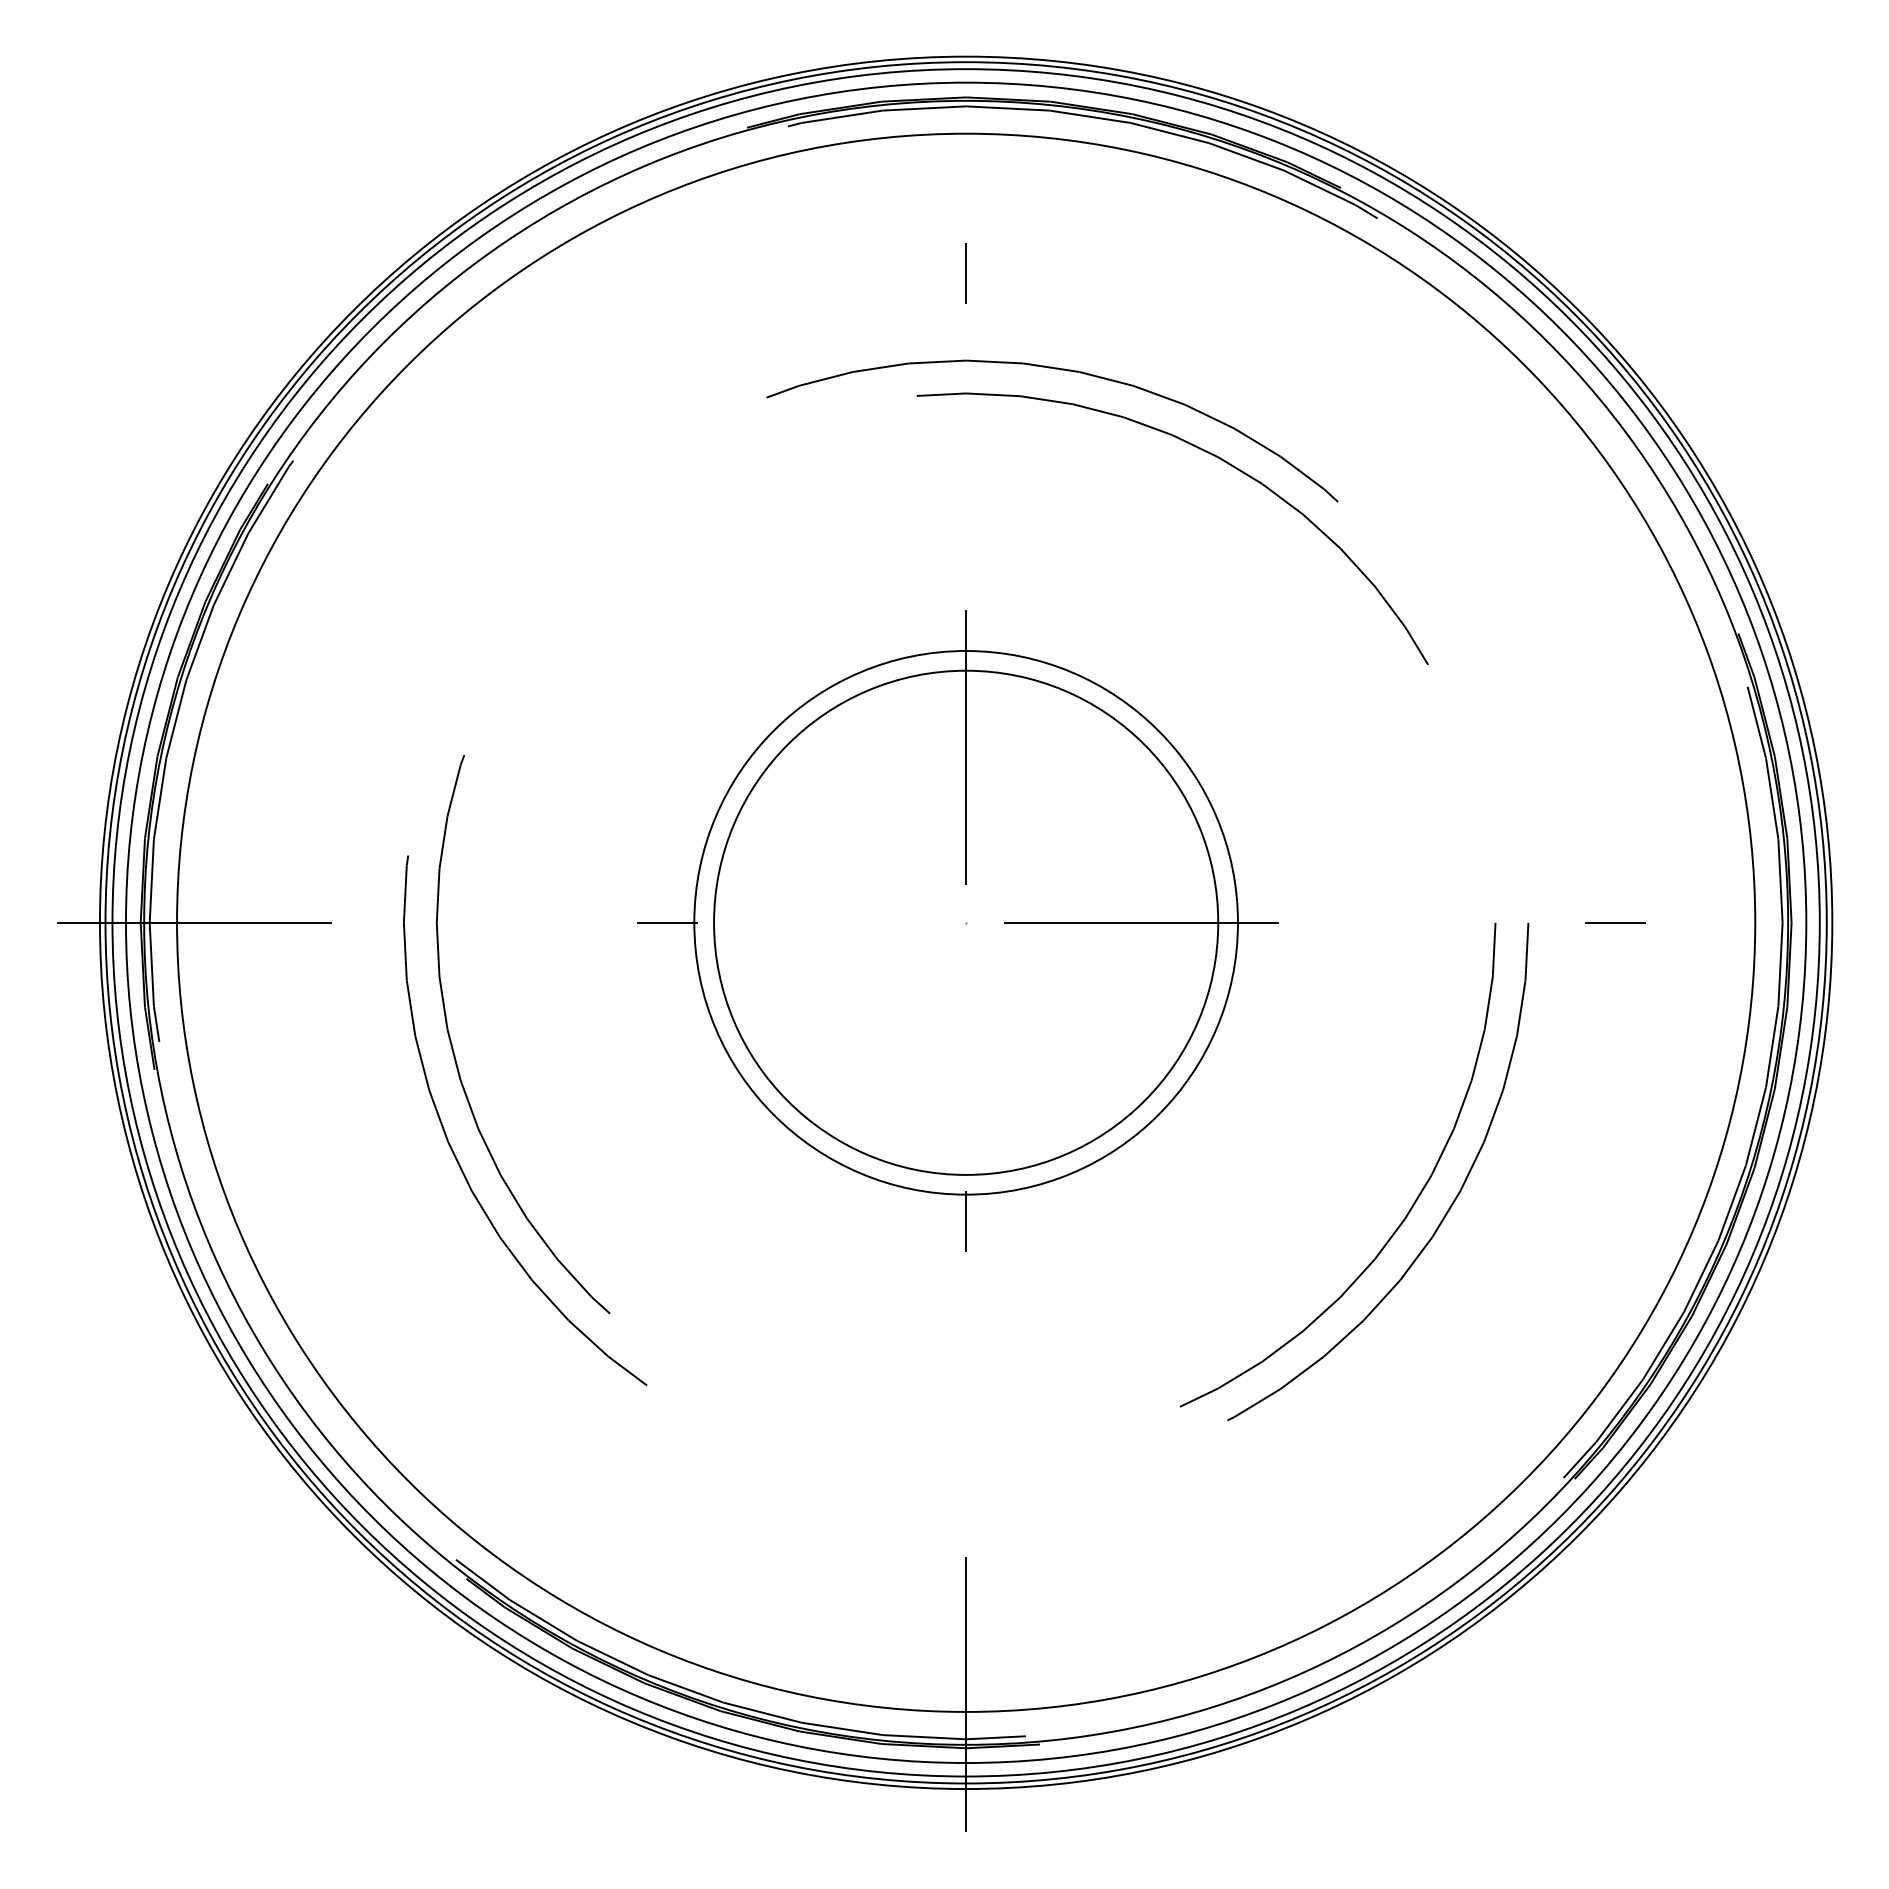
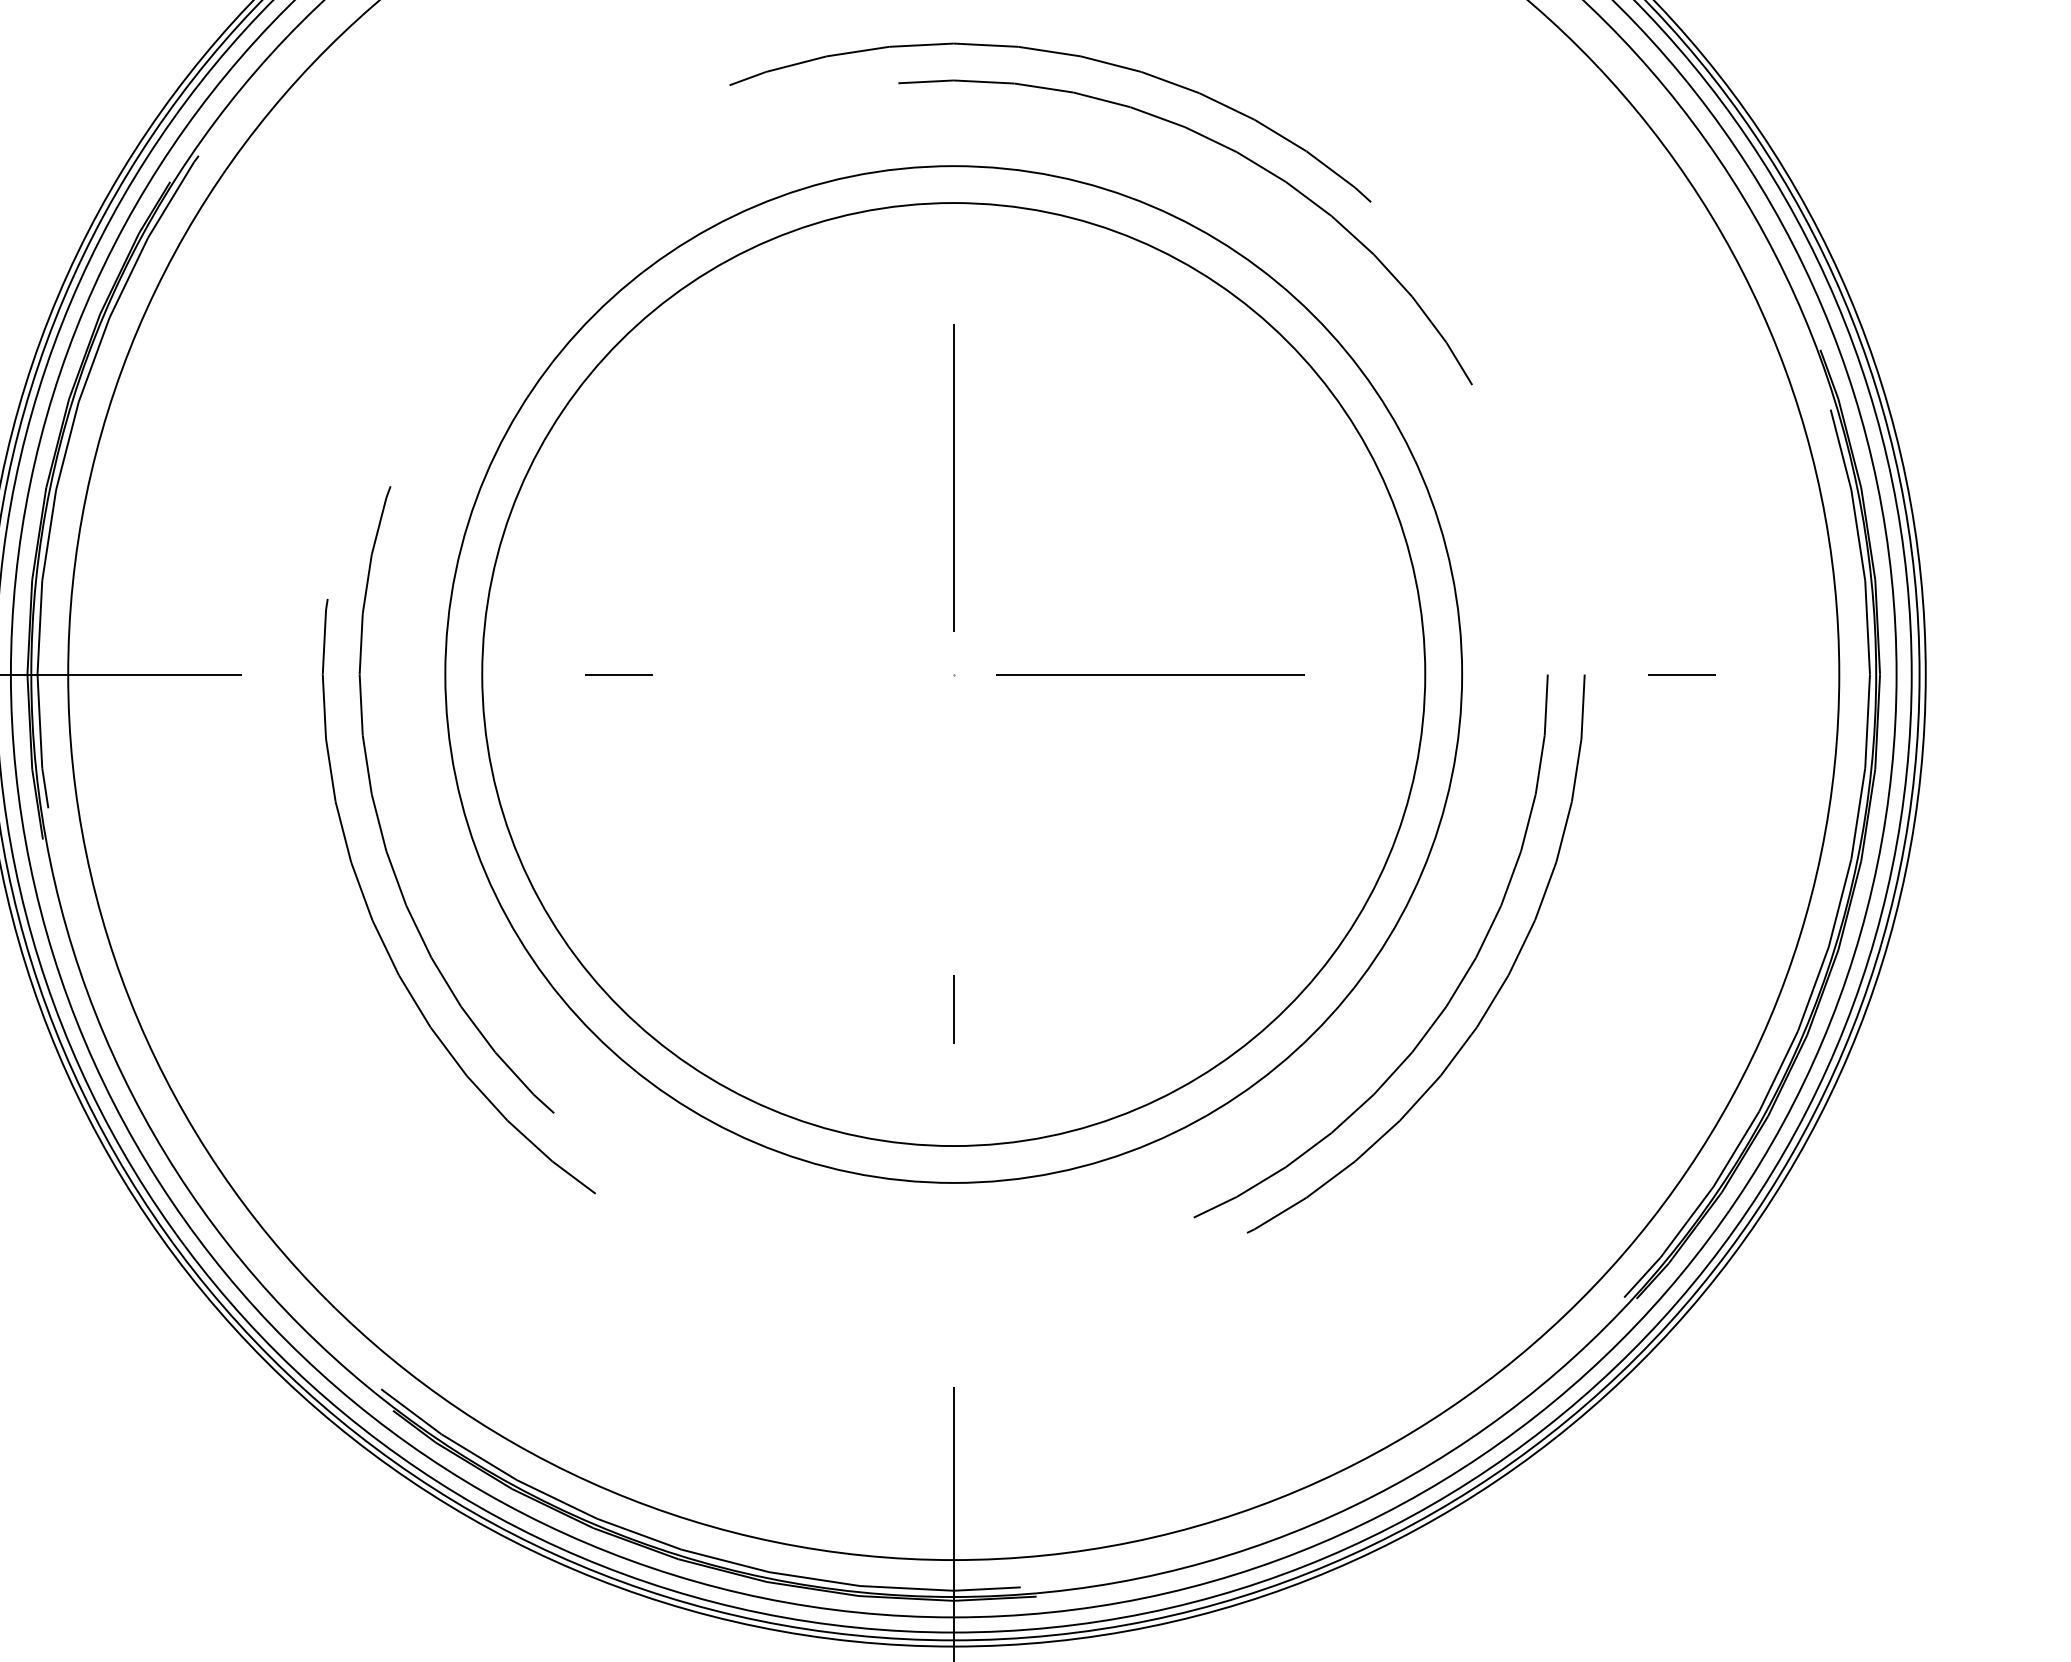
circle: (965, 922) -> (953, 674), size x1.67
circle: (966, 922) -> (954, 674), size x1.67

